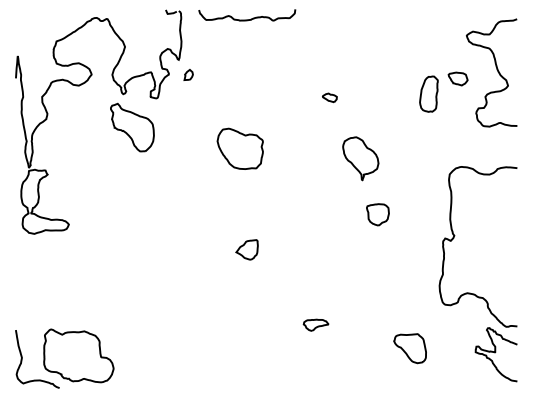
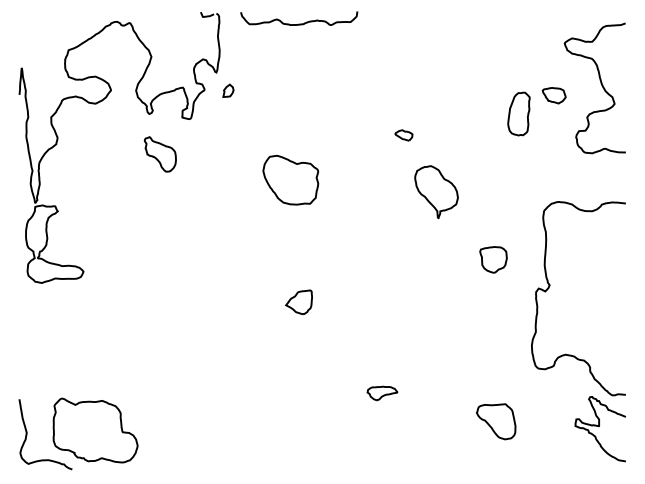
part: (329, 97) -> (403, 134), moved
part: (132, 127) -> (160, 154), size x0.6
part: (377, 214) -> (493, 259), moved

